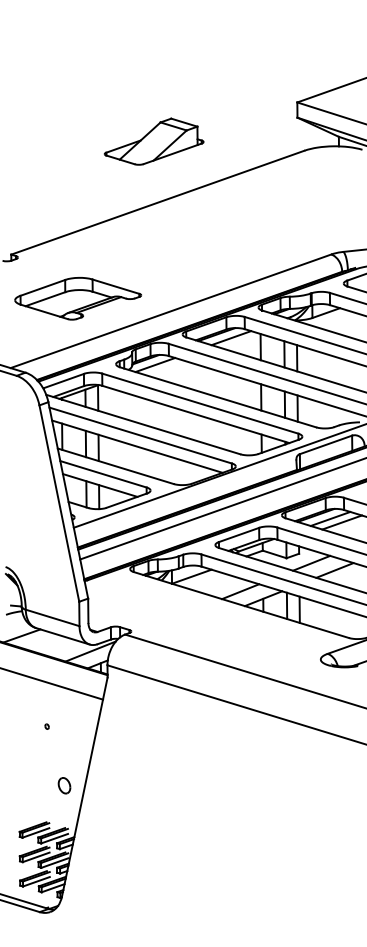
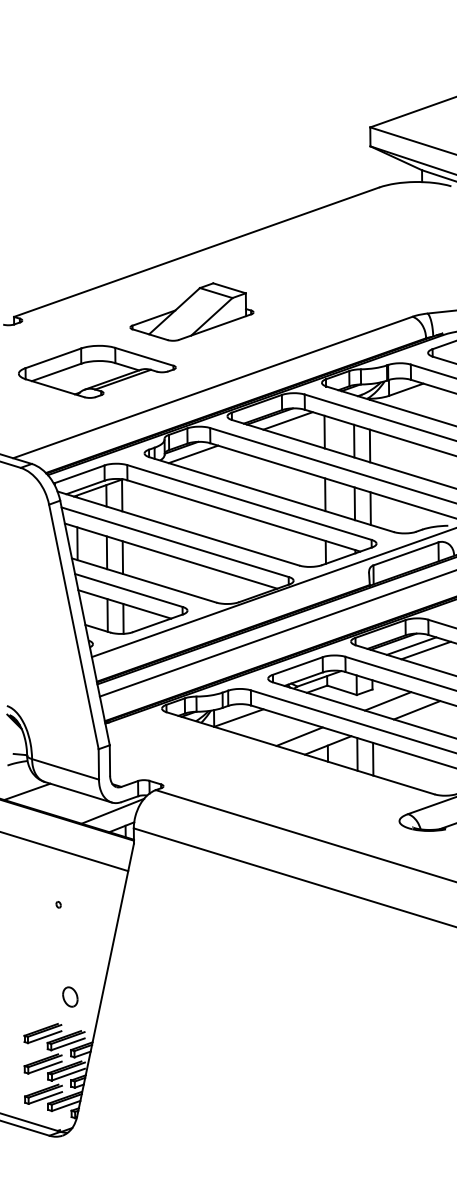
part: (153, 141) -> (191, 311), moved
part: (64, 785) -> (70, 996), moved

